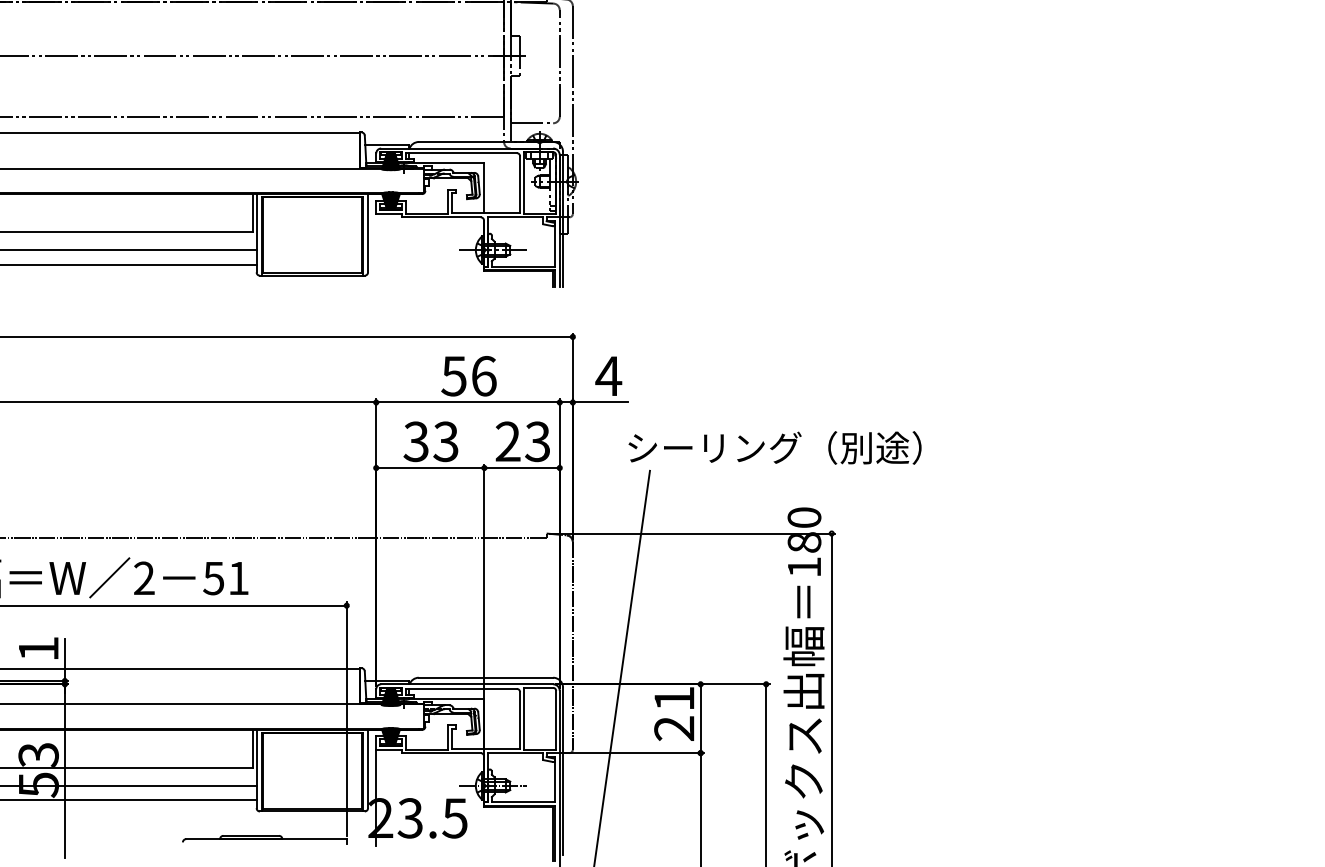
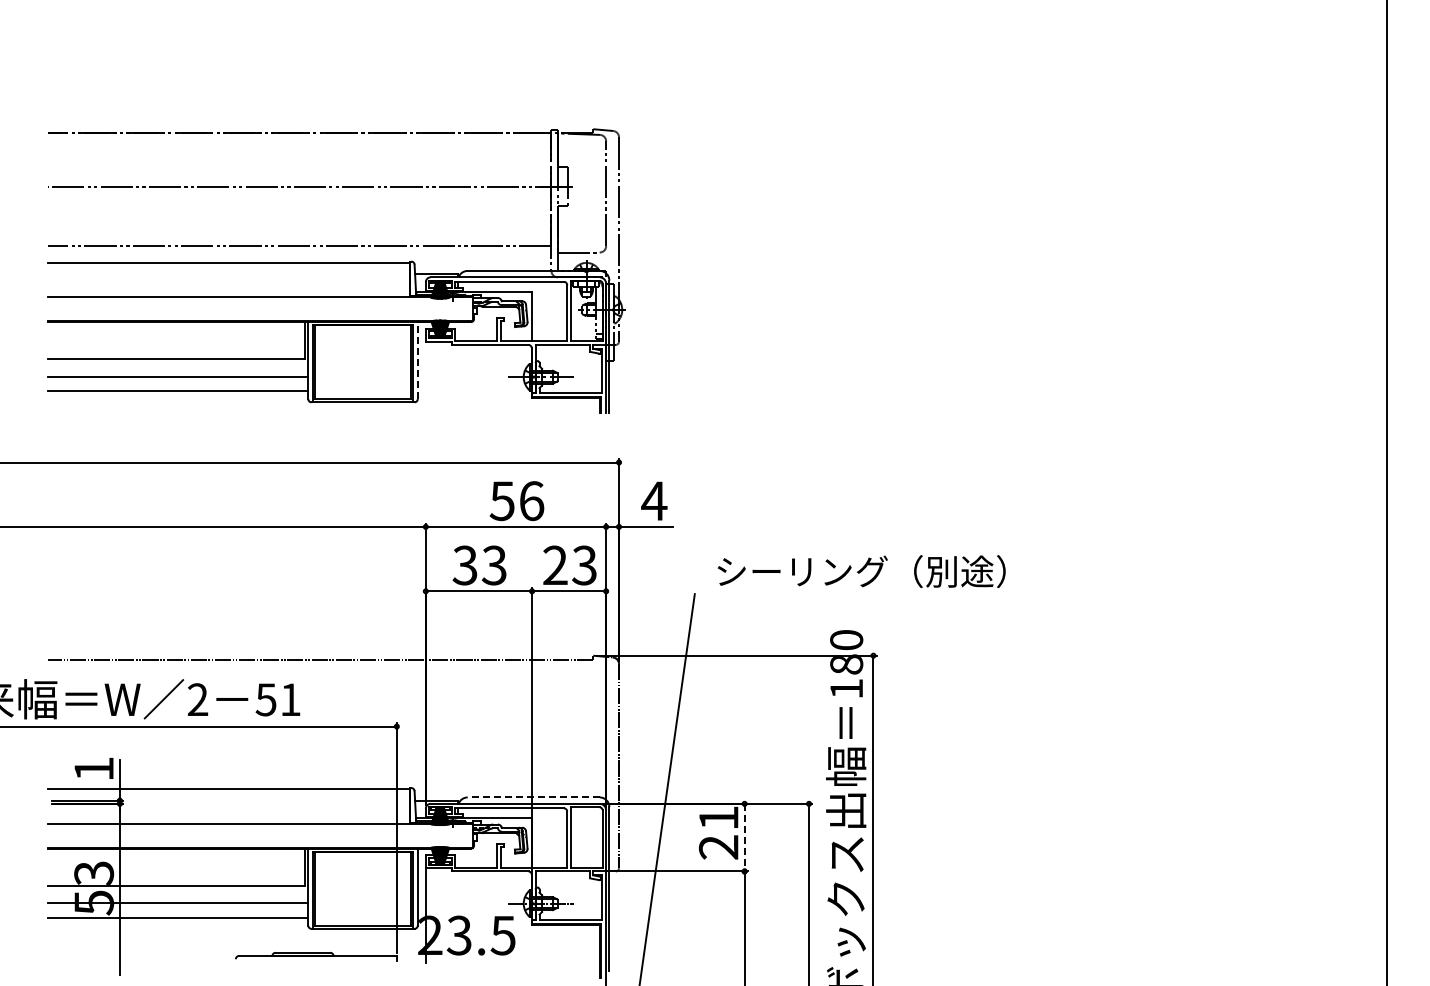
line: (367, 233) -> (417, 360), solid -> dashed
text: (774, 447) -> (861, 571), moved
line: (485, 677) -> (533, 797), solid -> dashed
line: (700, 718) -> (744, 837), solid -> dashed

